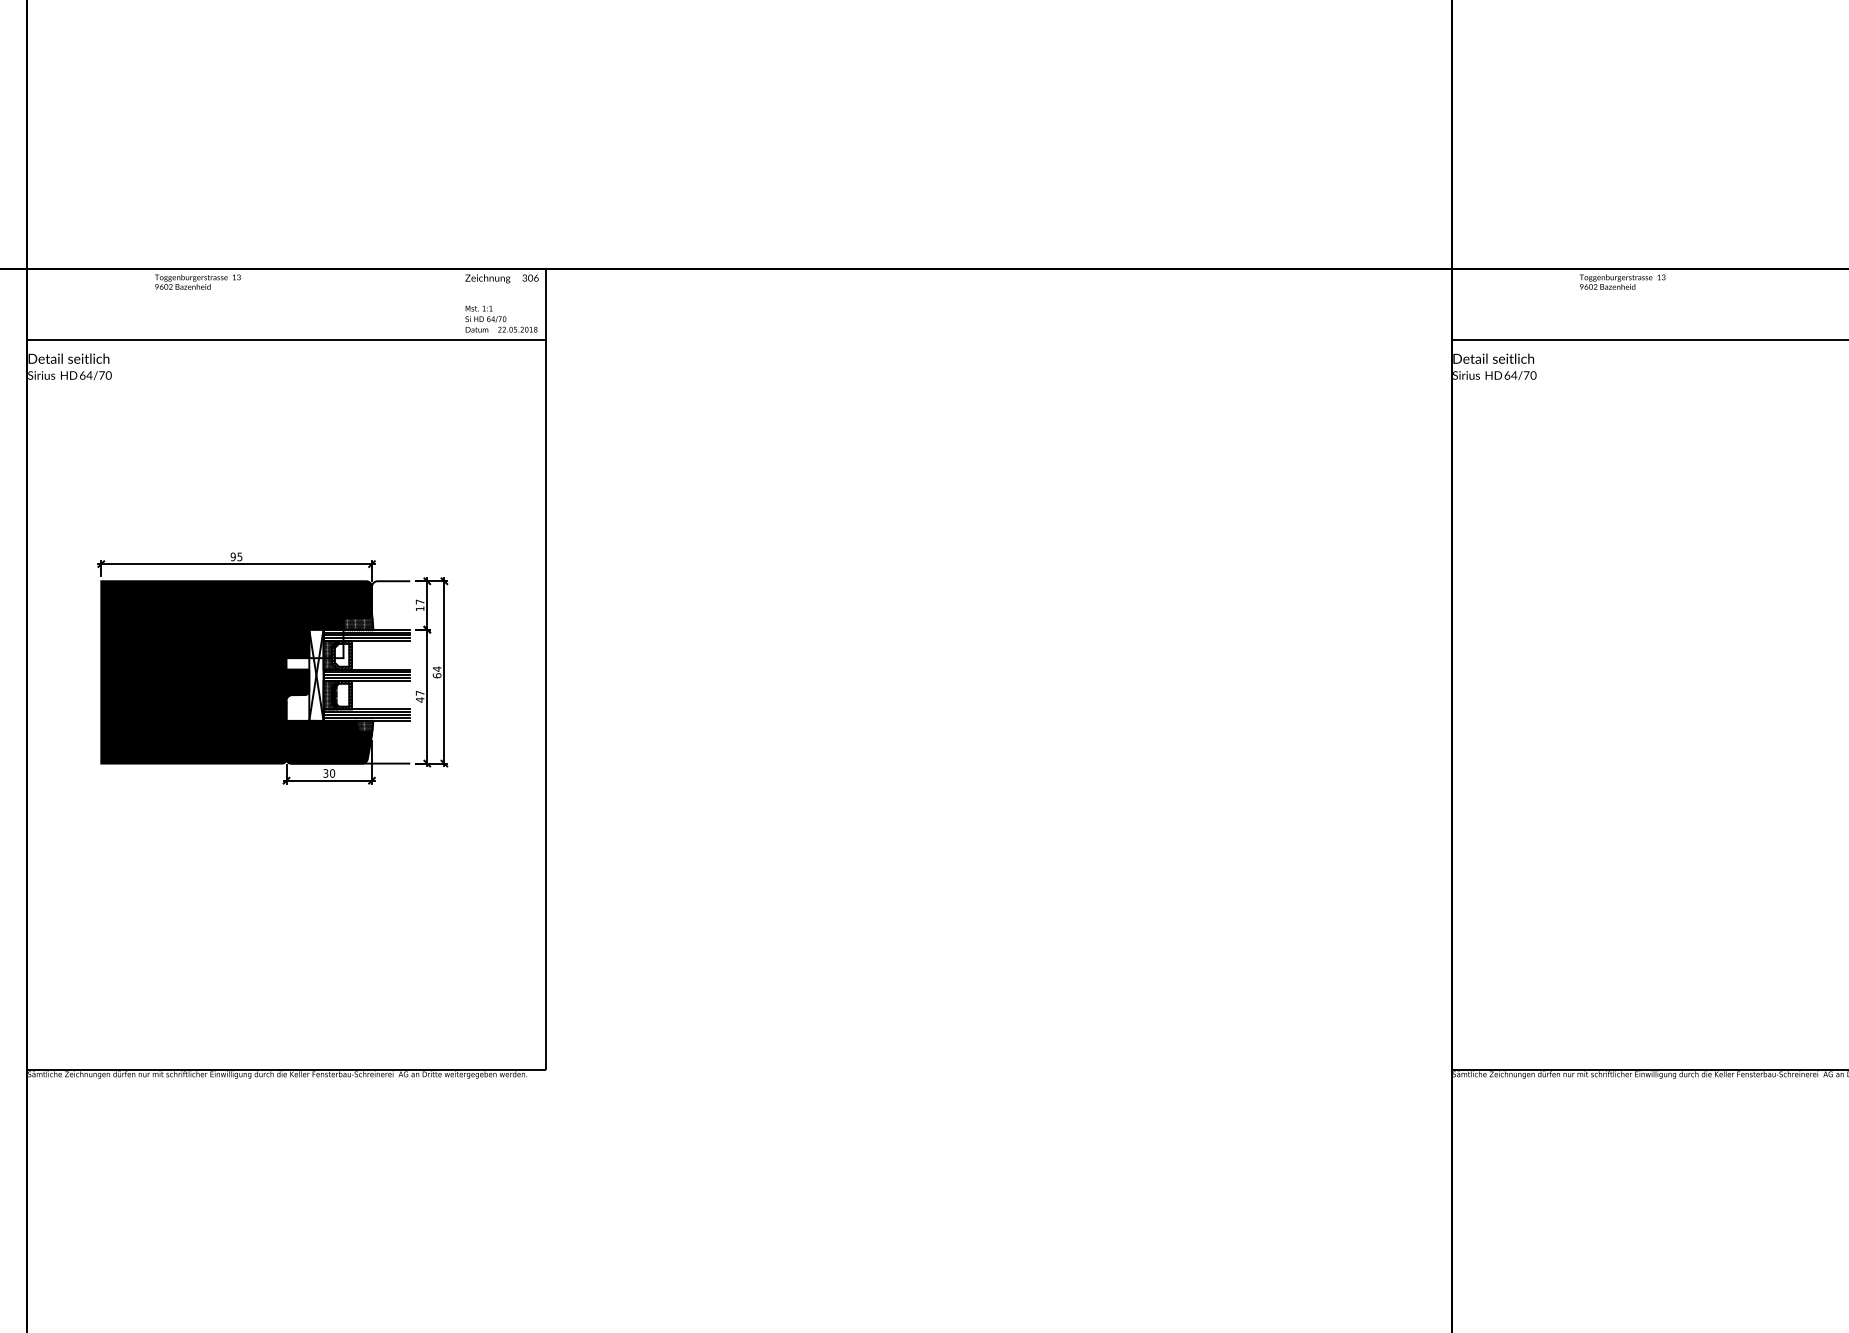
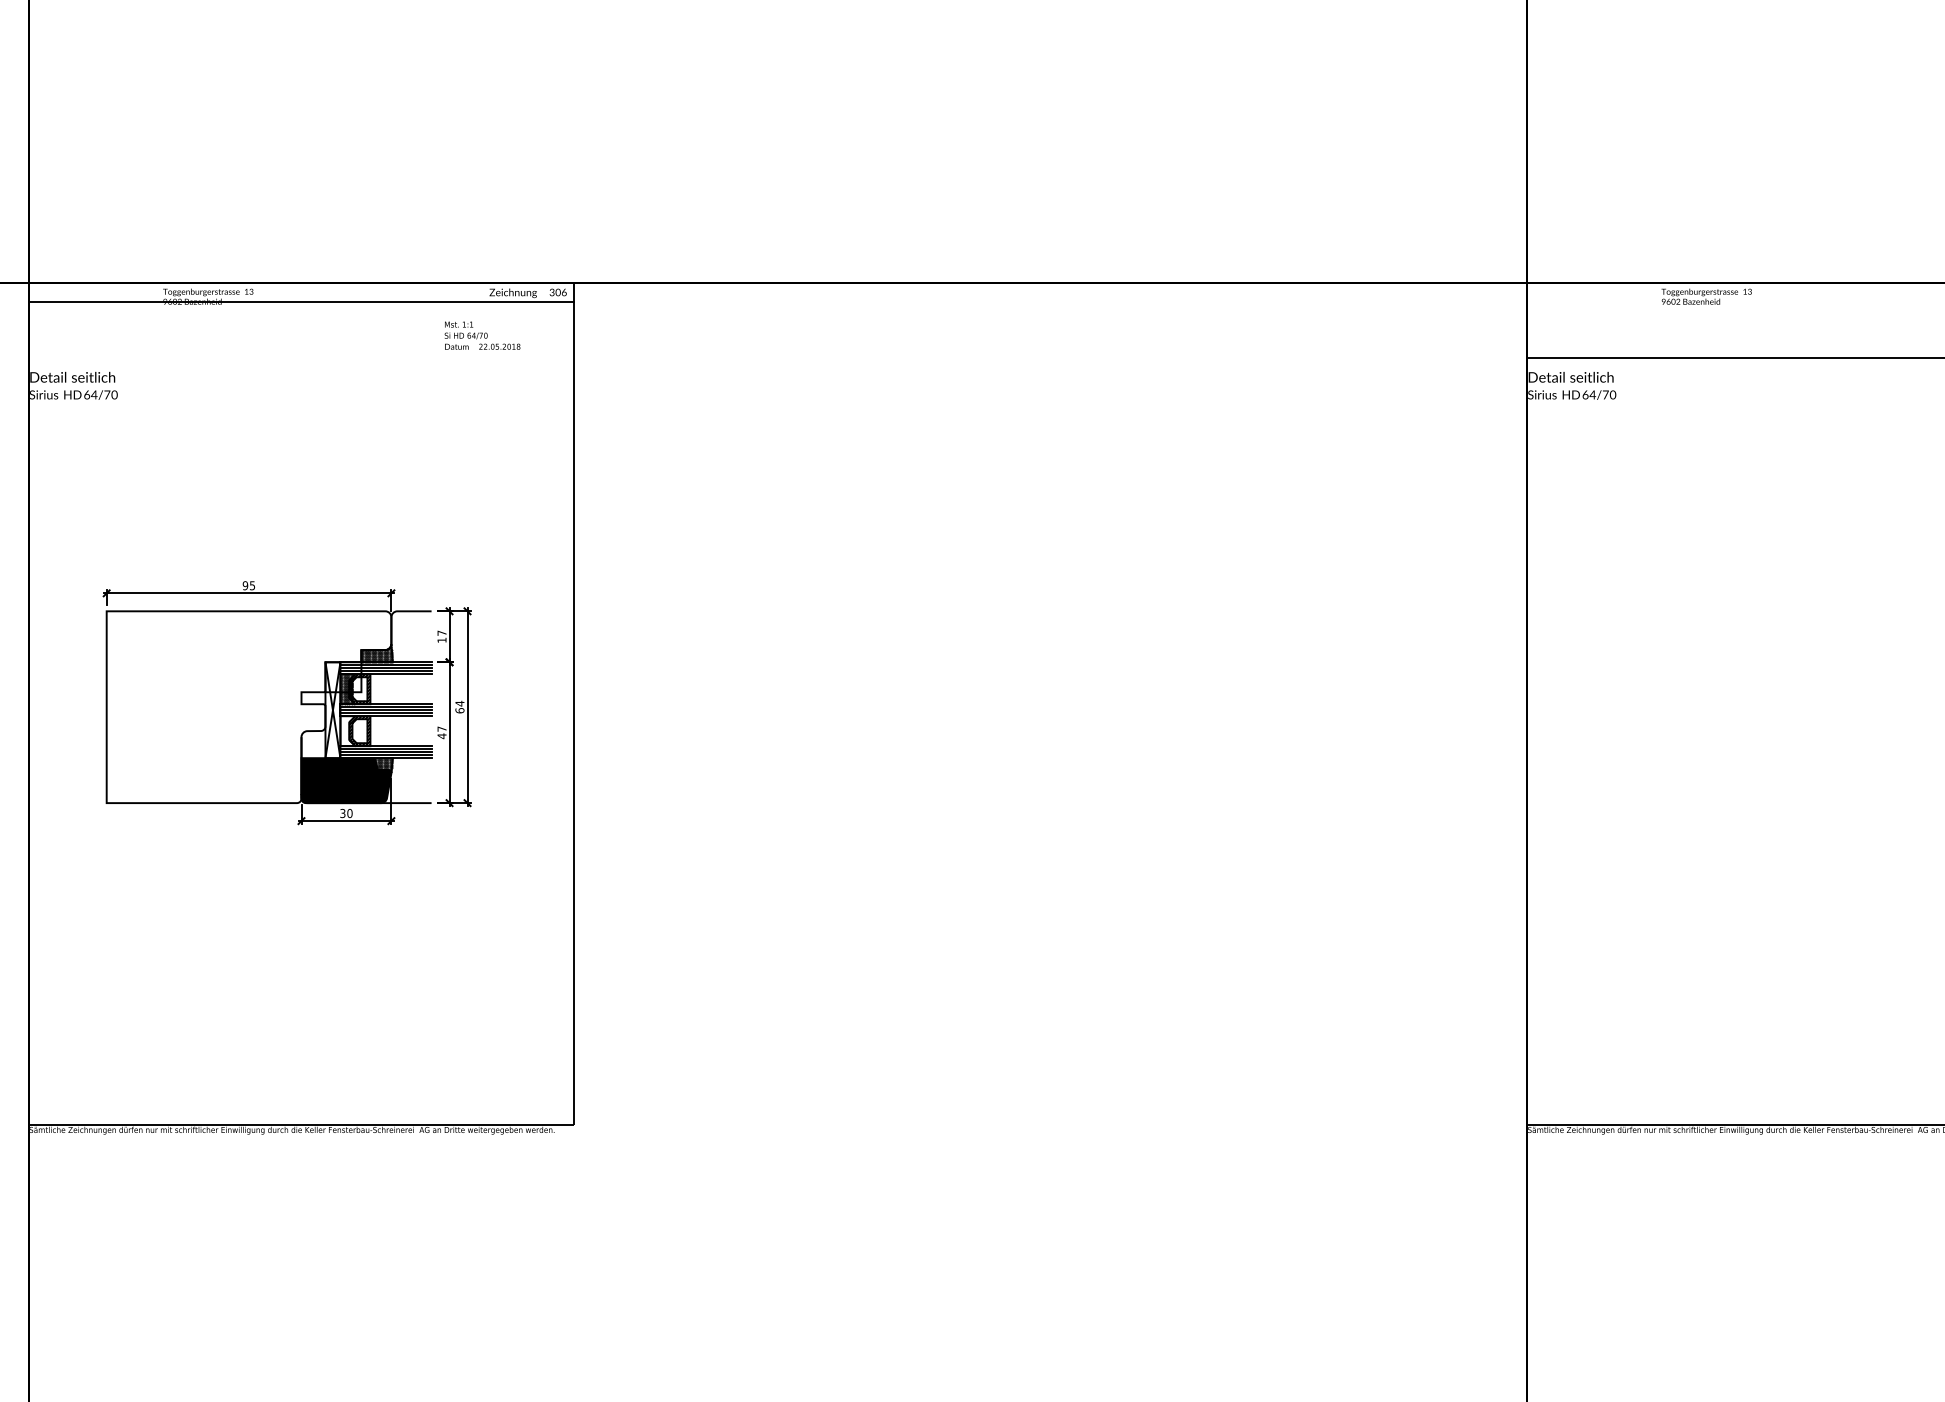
text: (501, 318) -> (482, 335), moved
line: (286, 340) -> (301, 302), moved
fill: (236, 672) -> (248, 707), removed
hatch: (330, 694) -> (347, 730), removed

